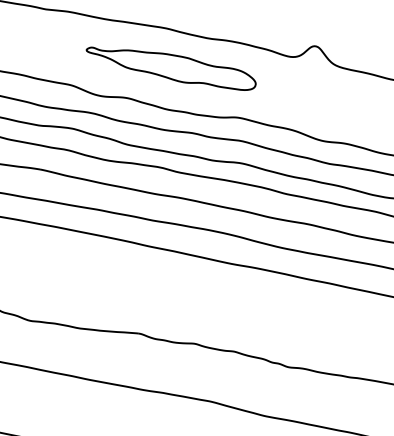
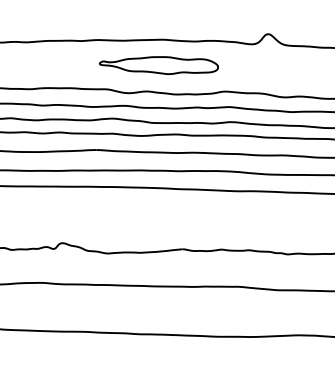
part: (170, 67) -> (158, 65), moved

